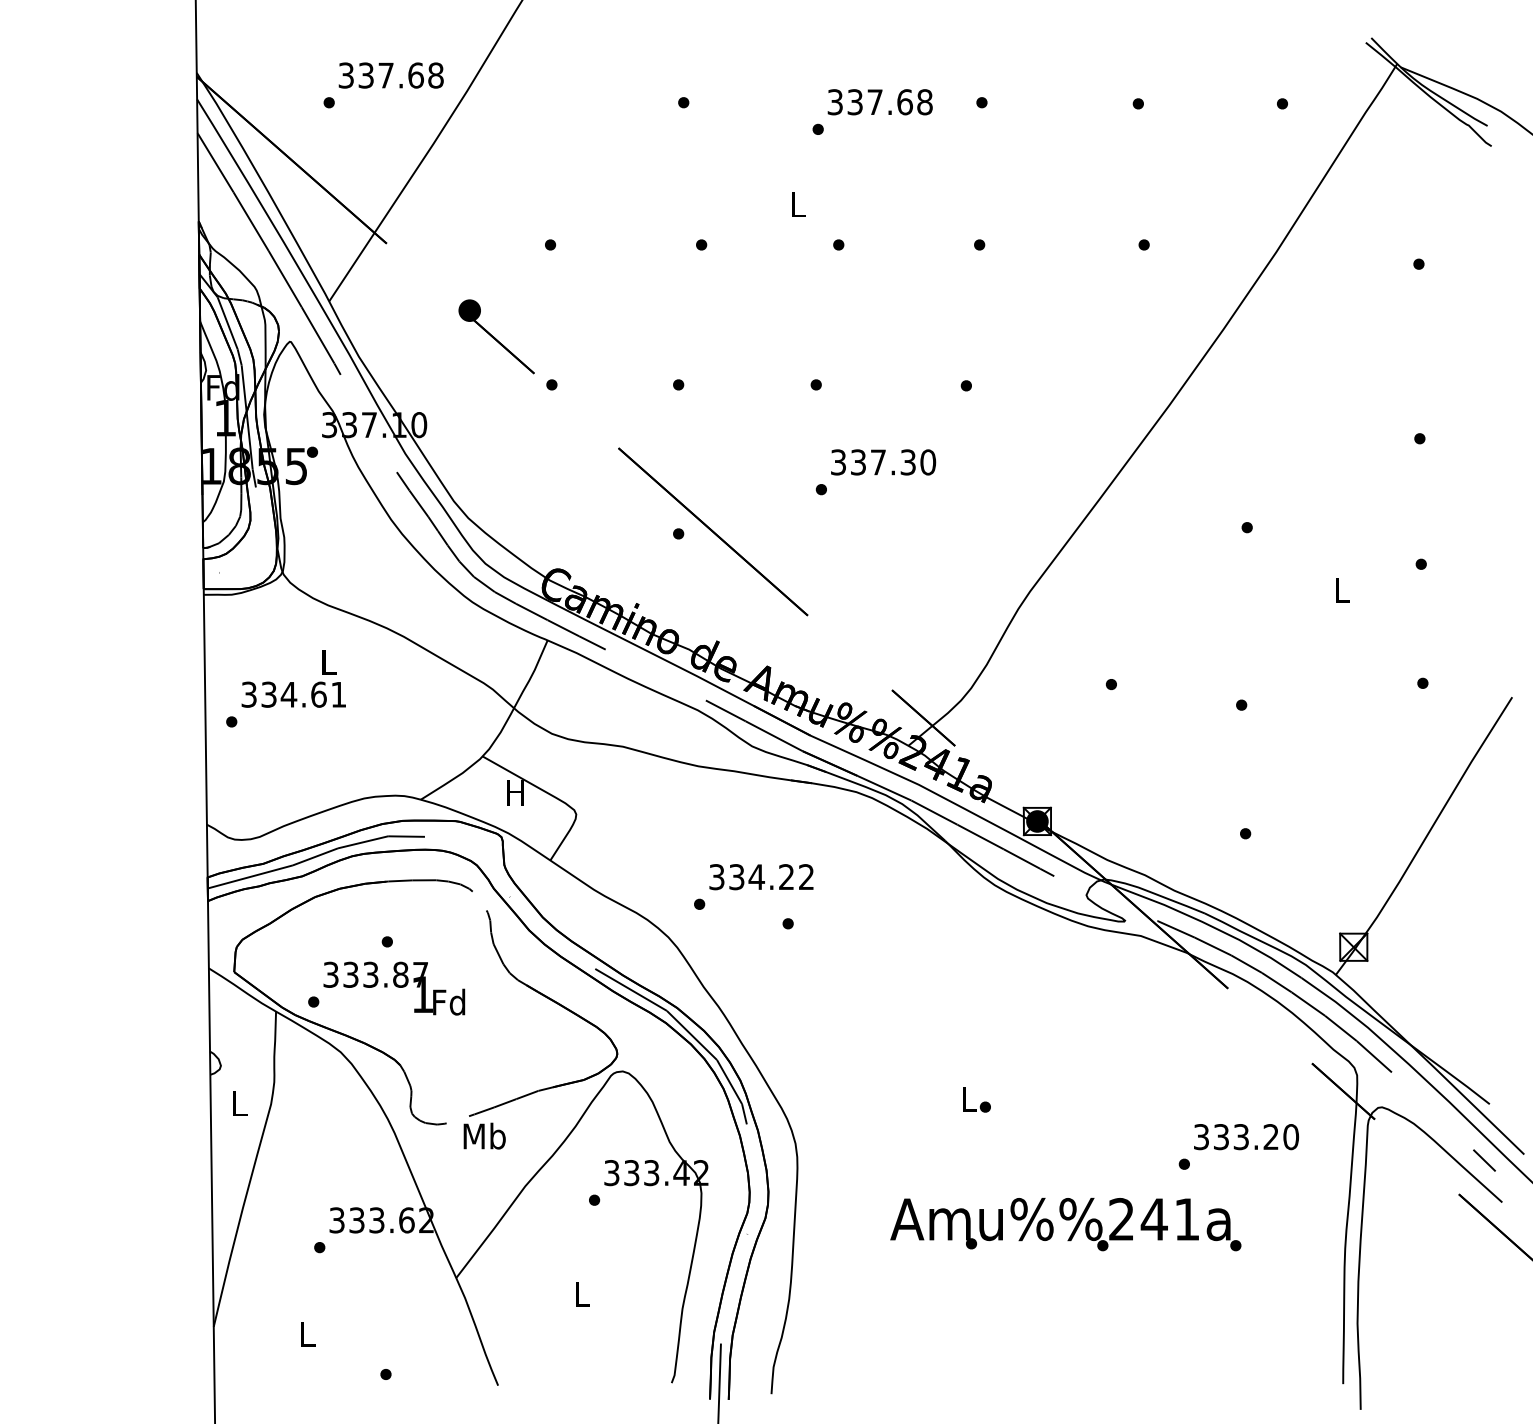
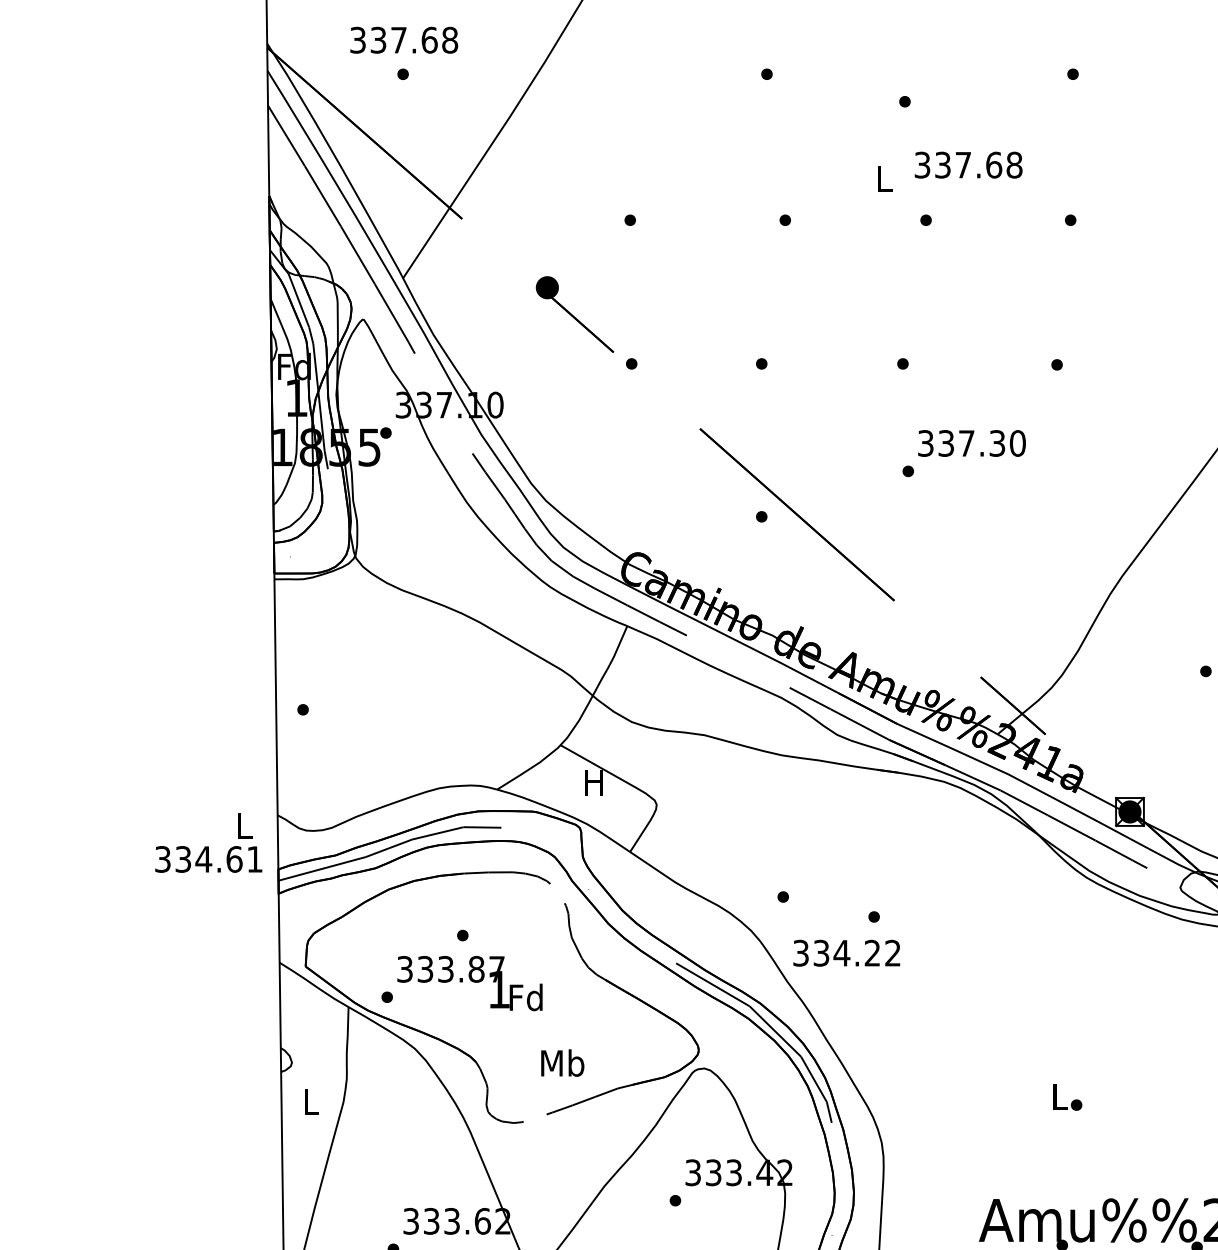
text: (390, 75) -> (403, 40), moved
text: (879, 102) -> (967, 165), moved
text: (293, 678) -> (208, 842), moved
text: (761, 877) -> (846, 953), moved
text: (484, 1135) -> (562, 1062), moved

